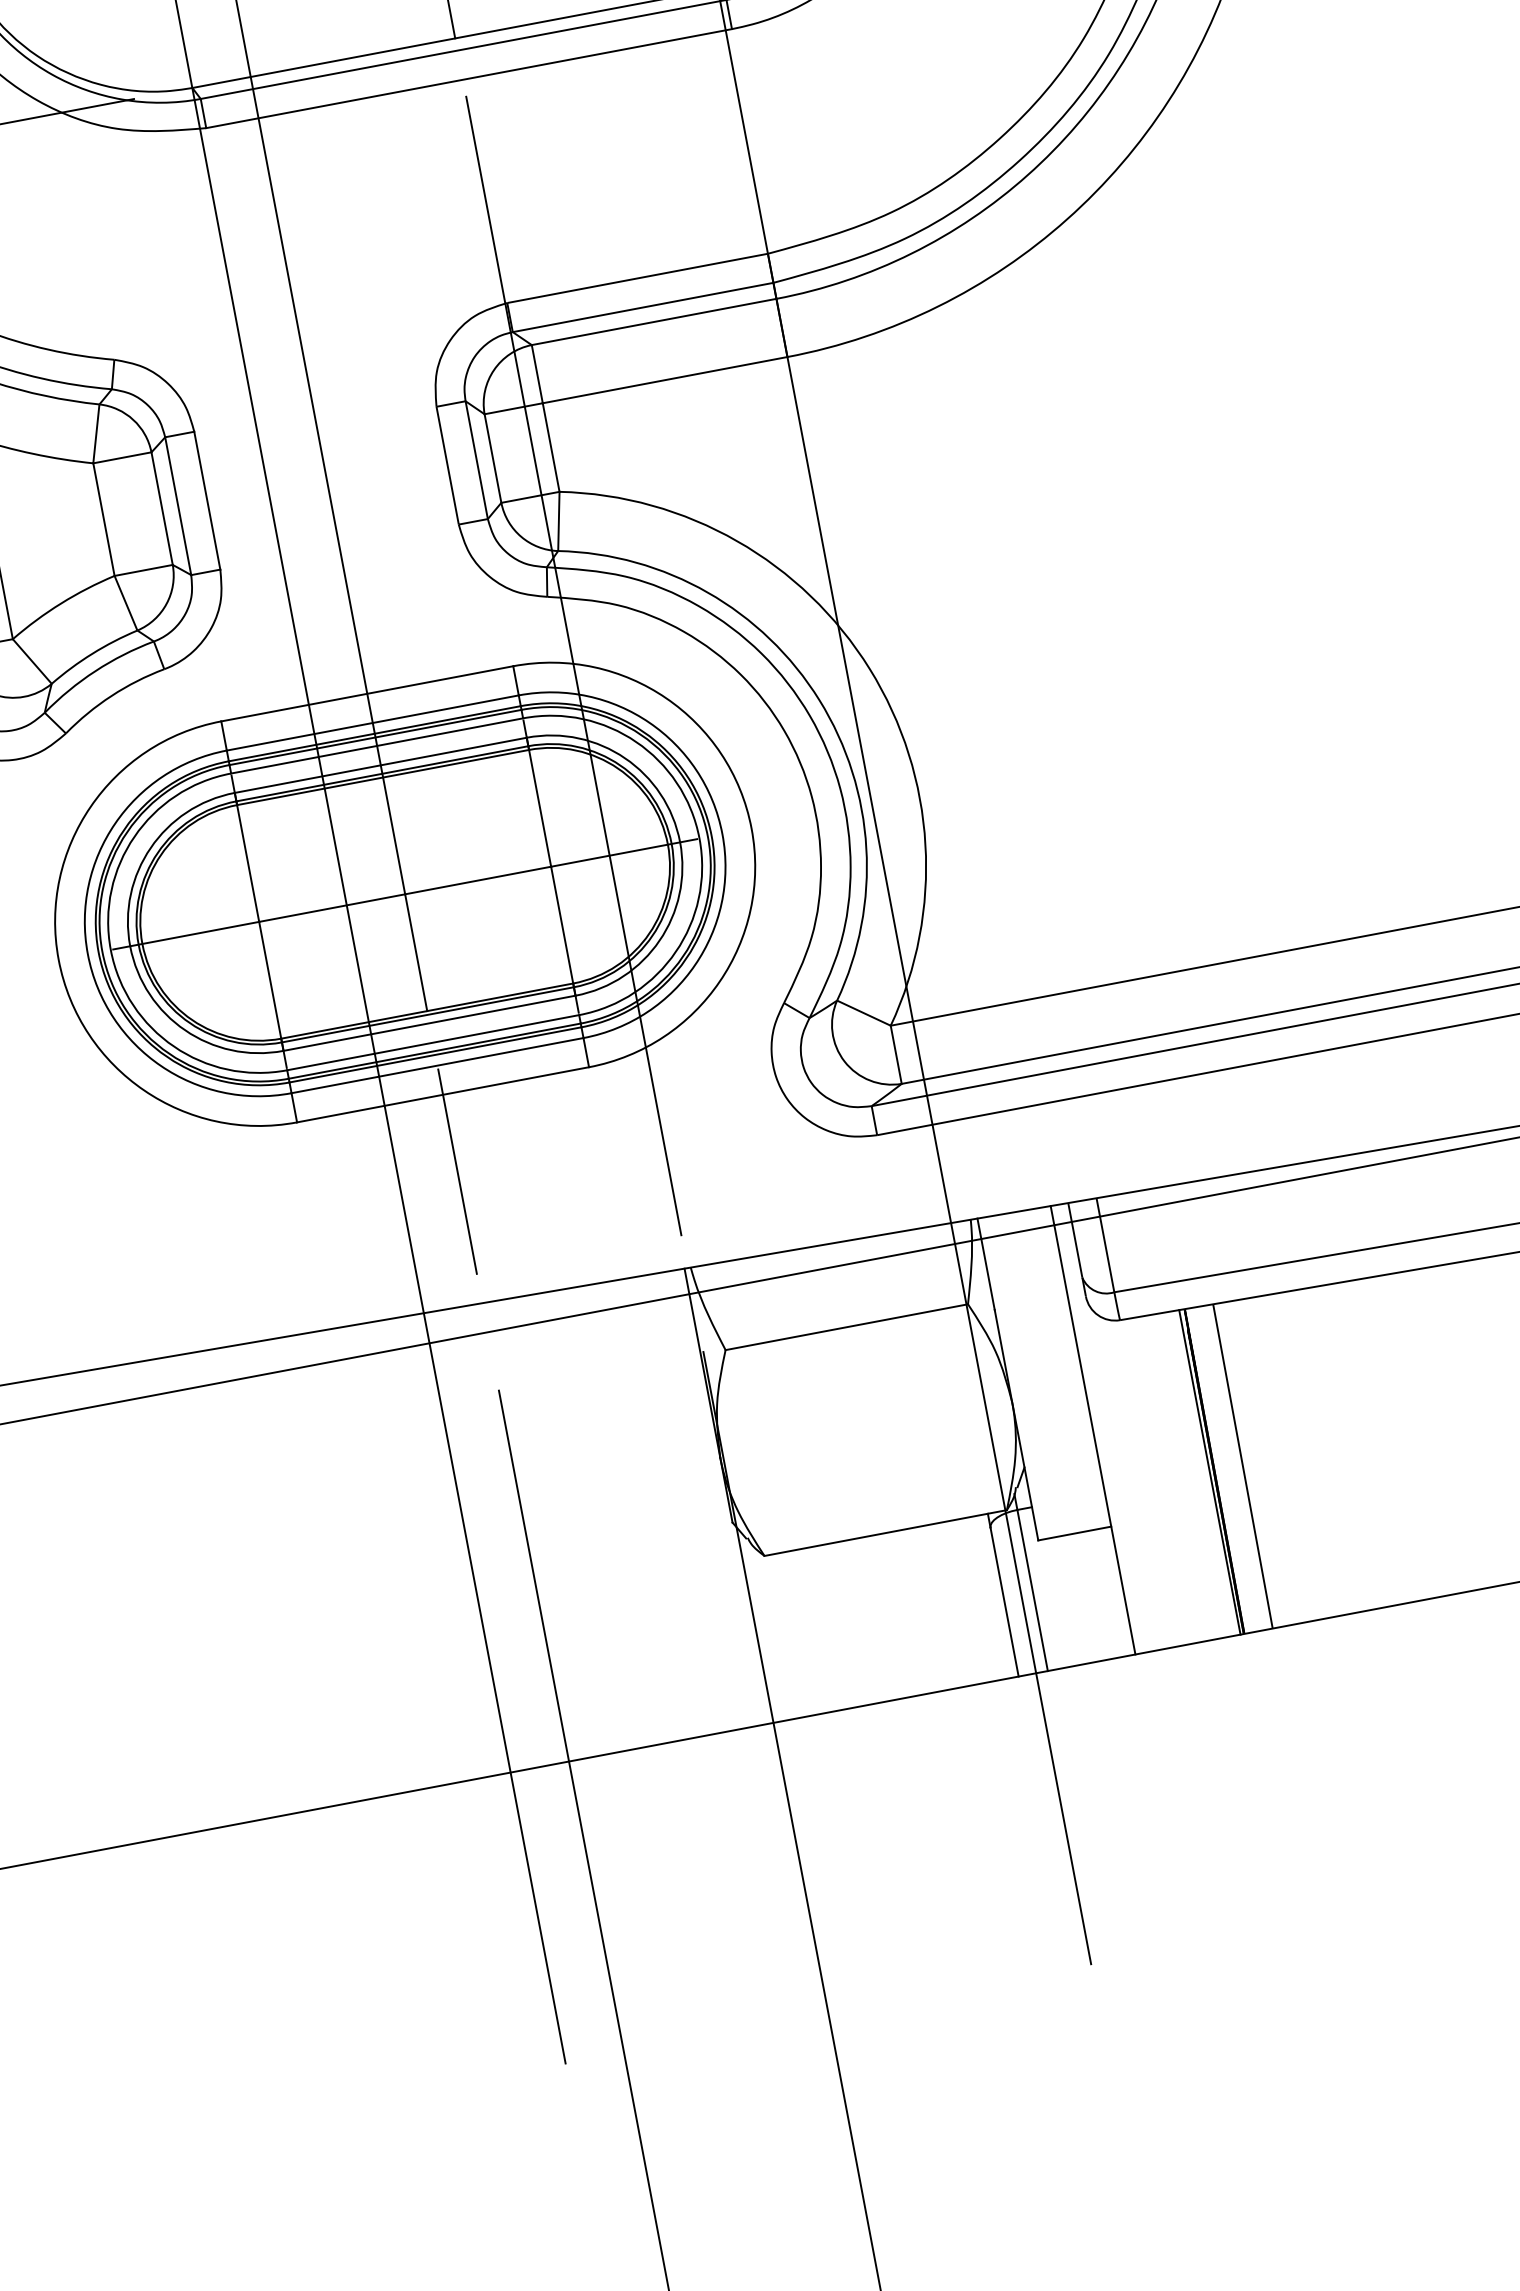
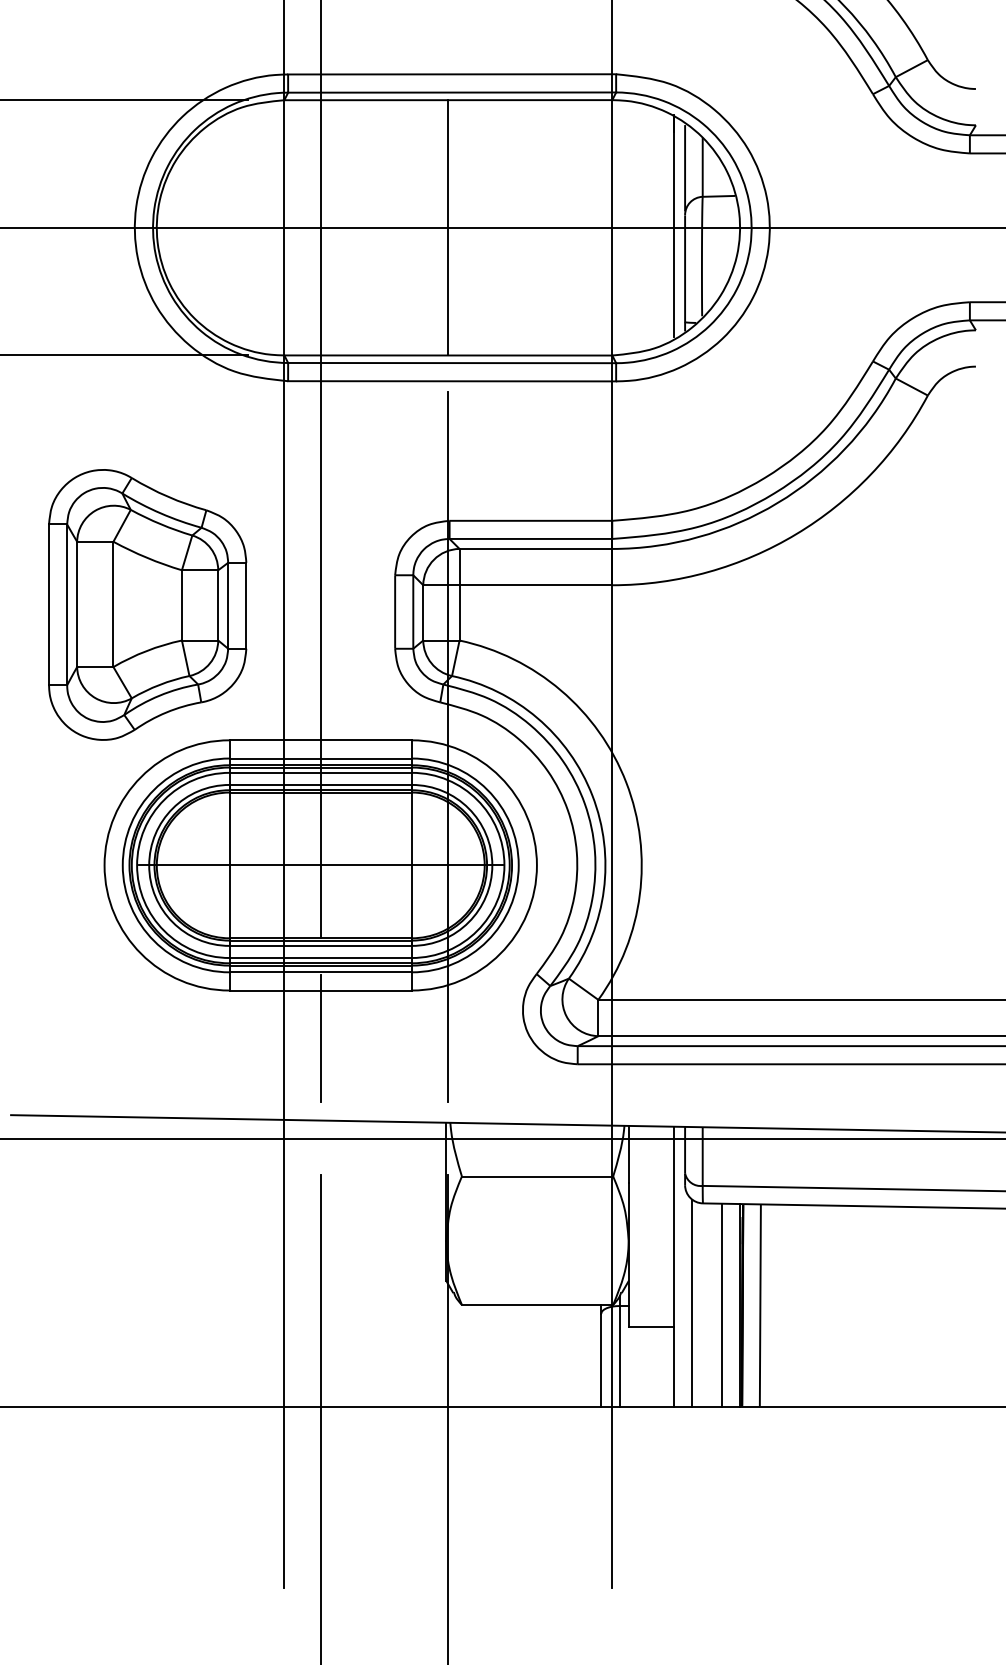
line: (1180, 1476) -> (721, 1304), added
line: (1133, 1482) -> (692, 1302), added

